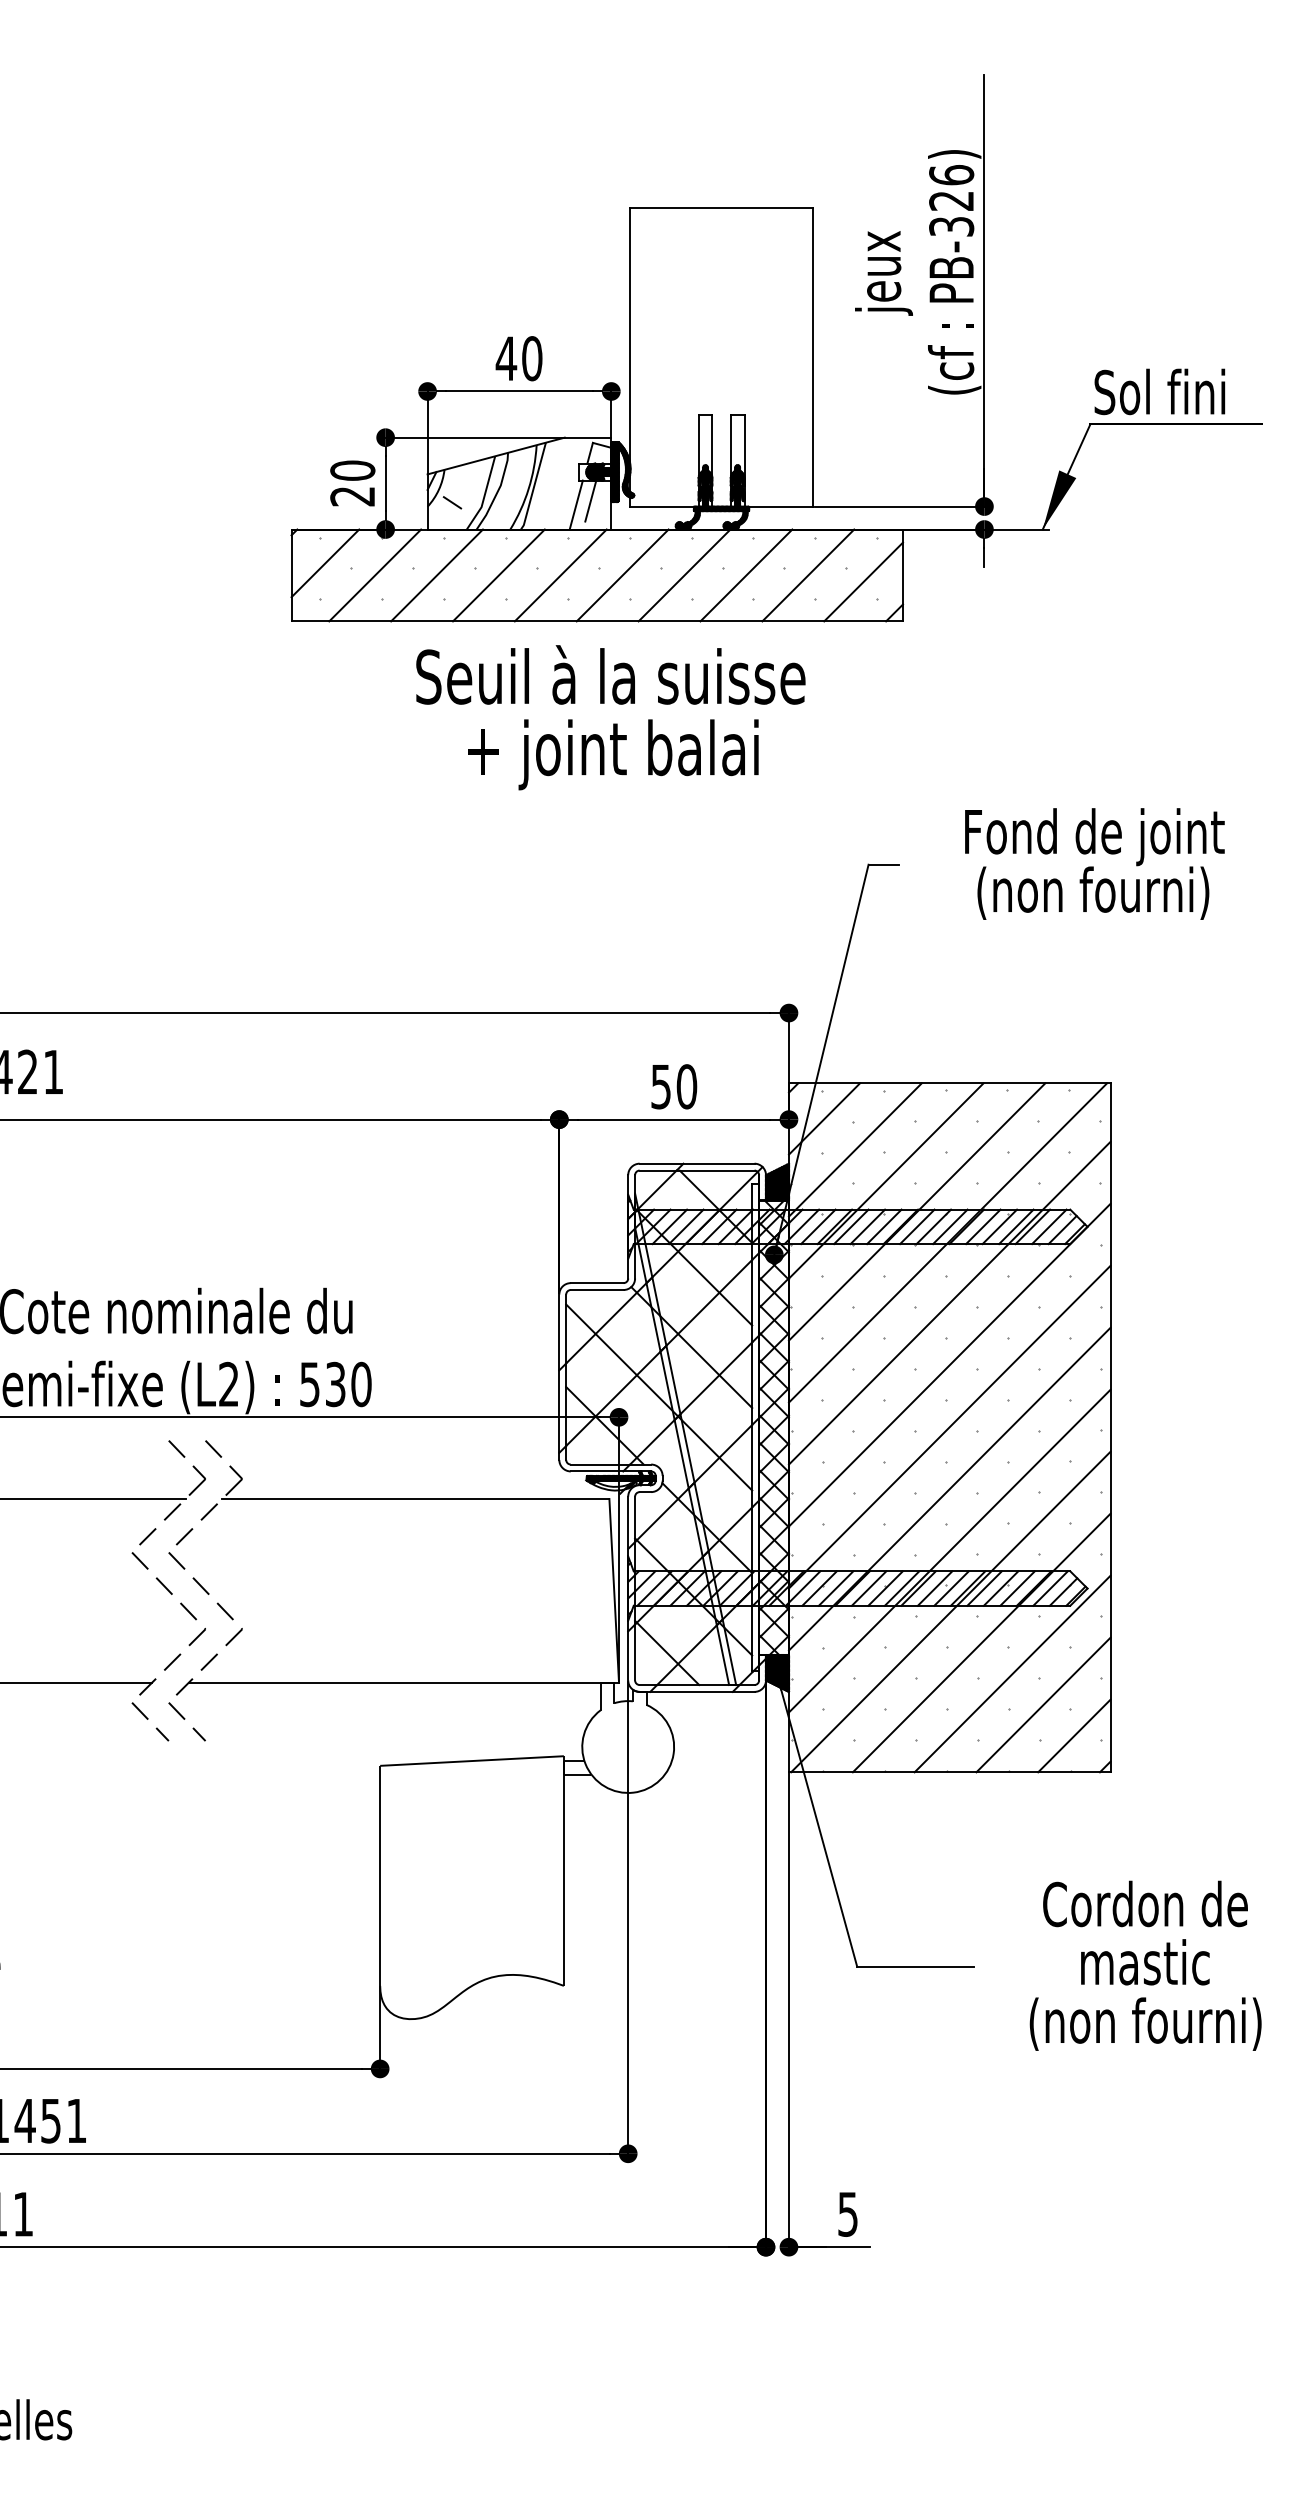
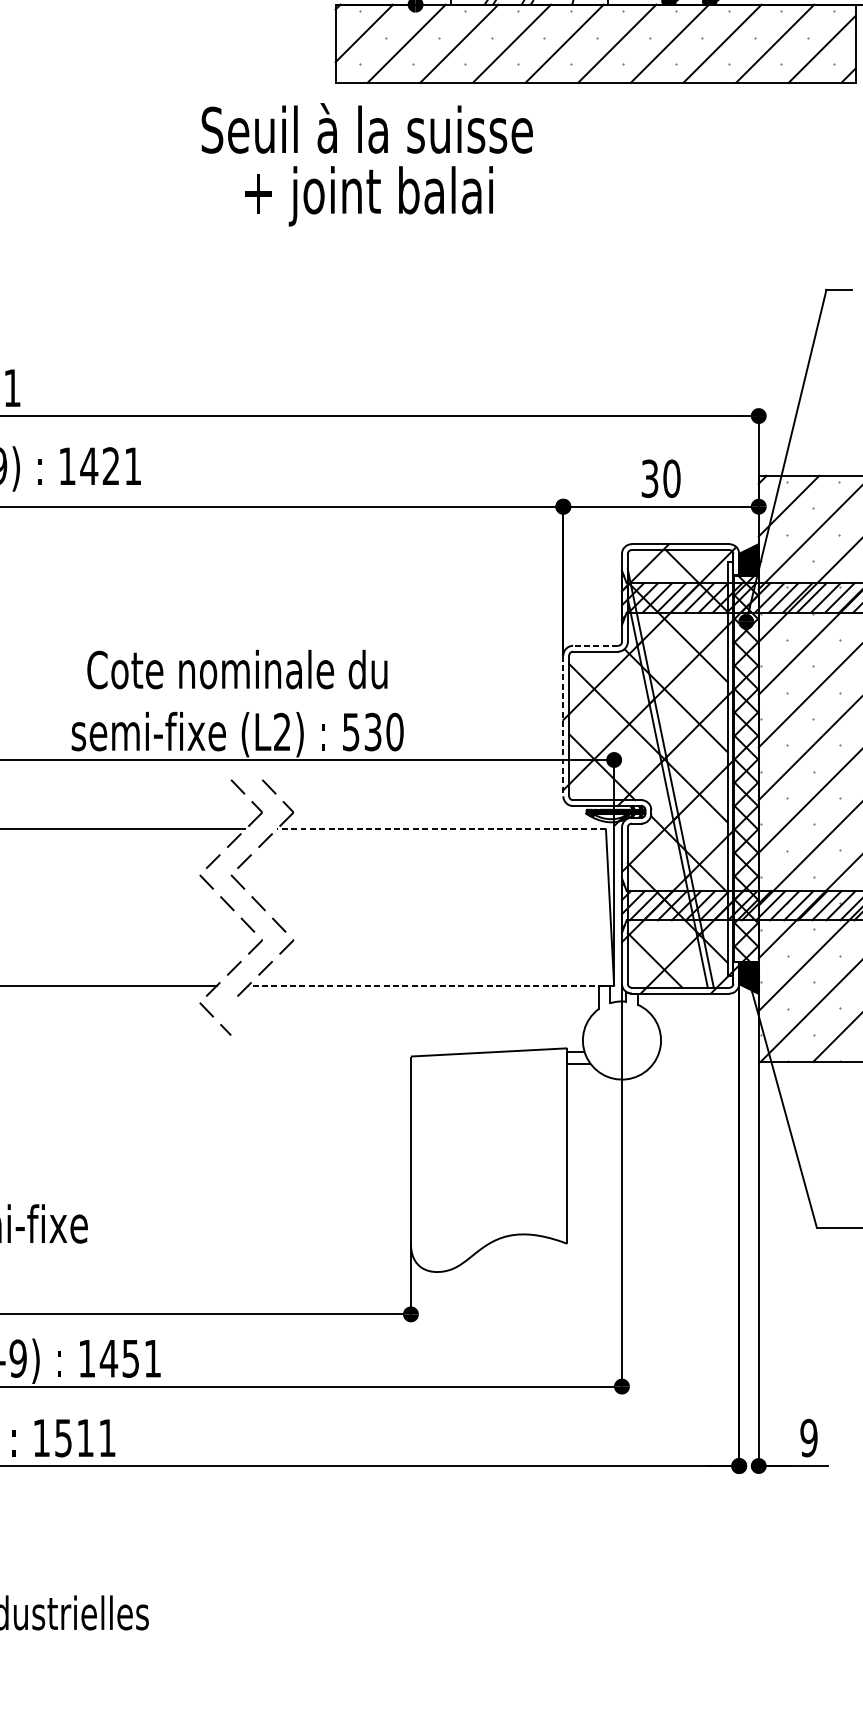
text: (610, 717) -> (366, 164), moved
text: (660, 1086) -> (649, 478), 50 -> 30
line: (596, 1283) -> (594, 646), solid -> dashed
line: (559, 1377) -> (563, 726), solid -> dashed
line: (415, 1499) -> (441, 829), solid -> dashed
line: (403, 1682) -> (430, 985), solid -> dashed
line: (185, 1719) -> (245, 1017), removed
text: (847, 2213) -> (808, 1437), 5 -> 9

